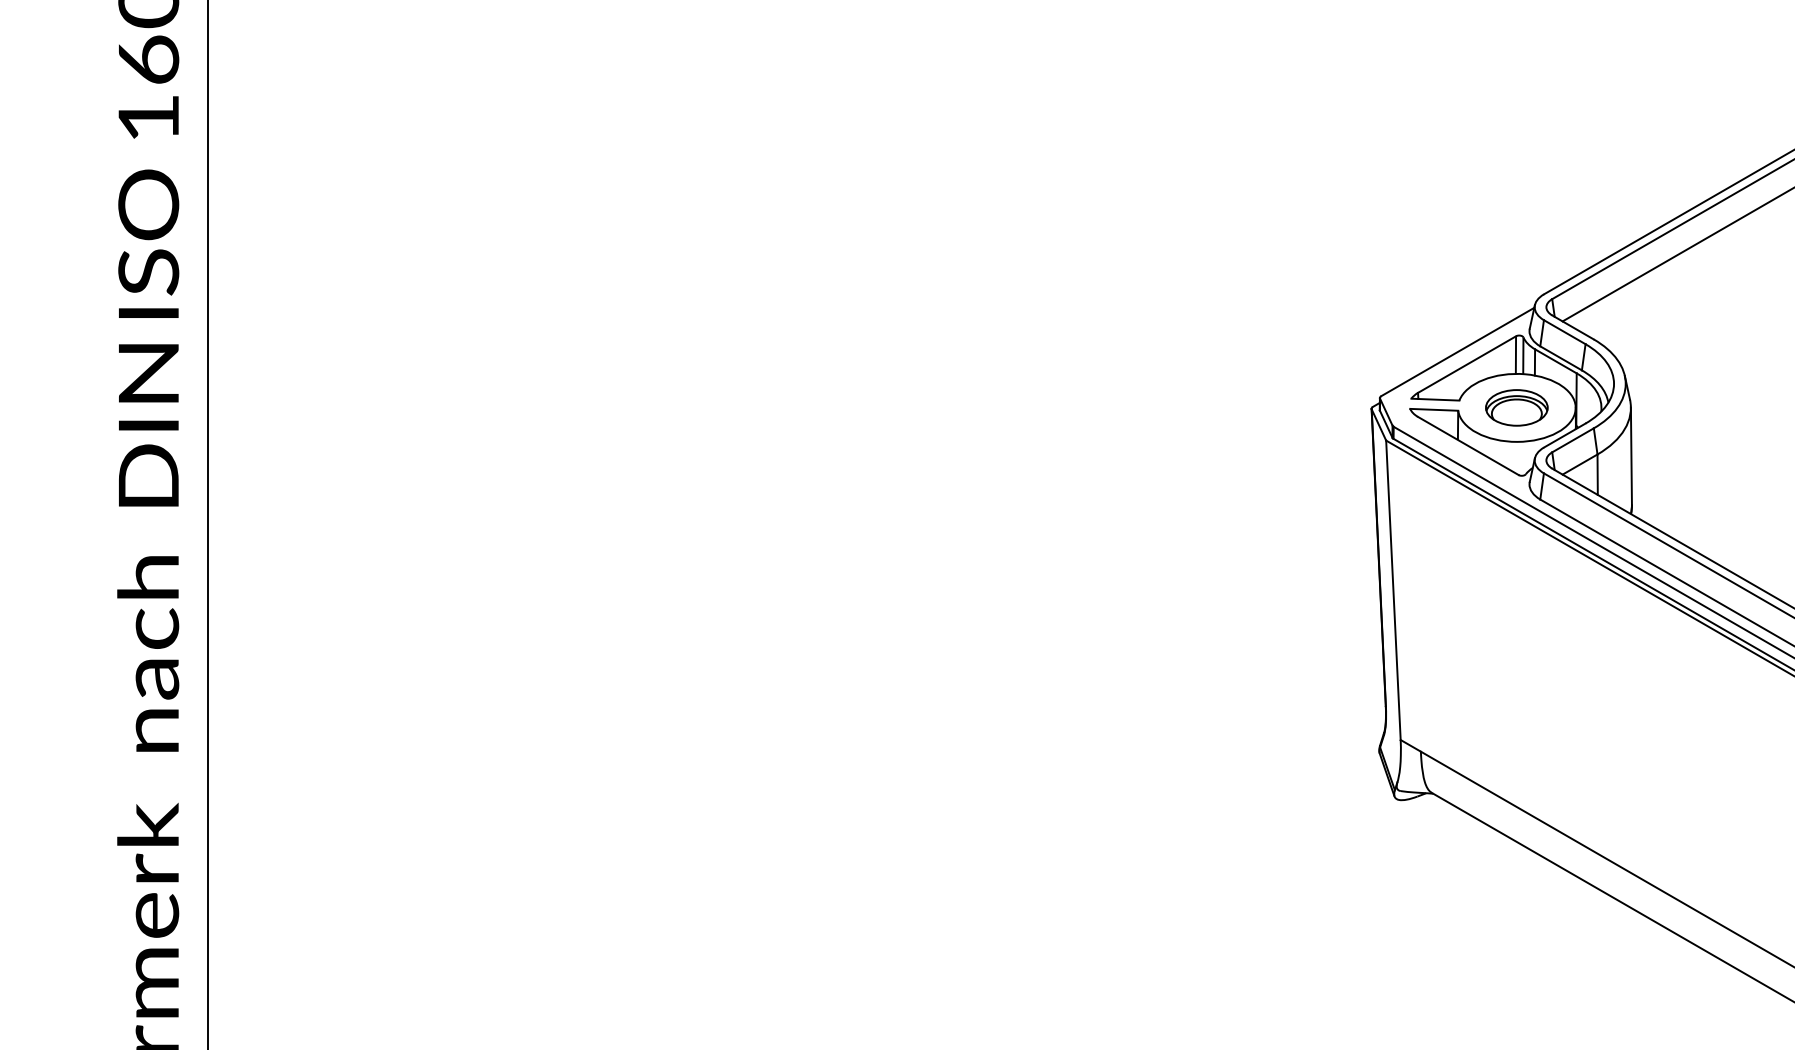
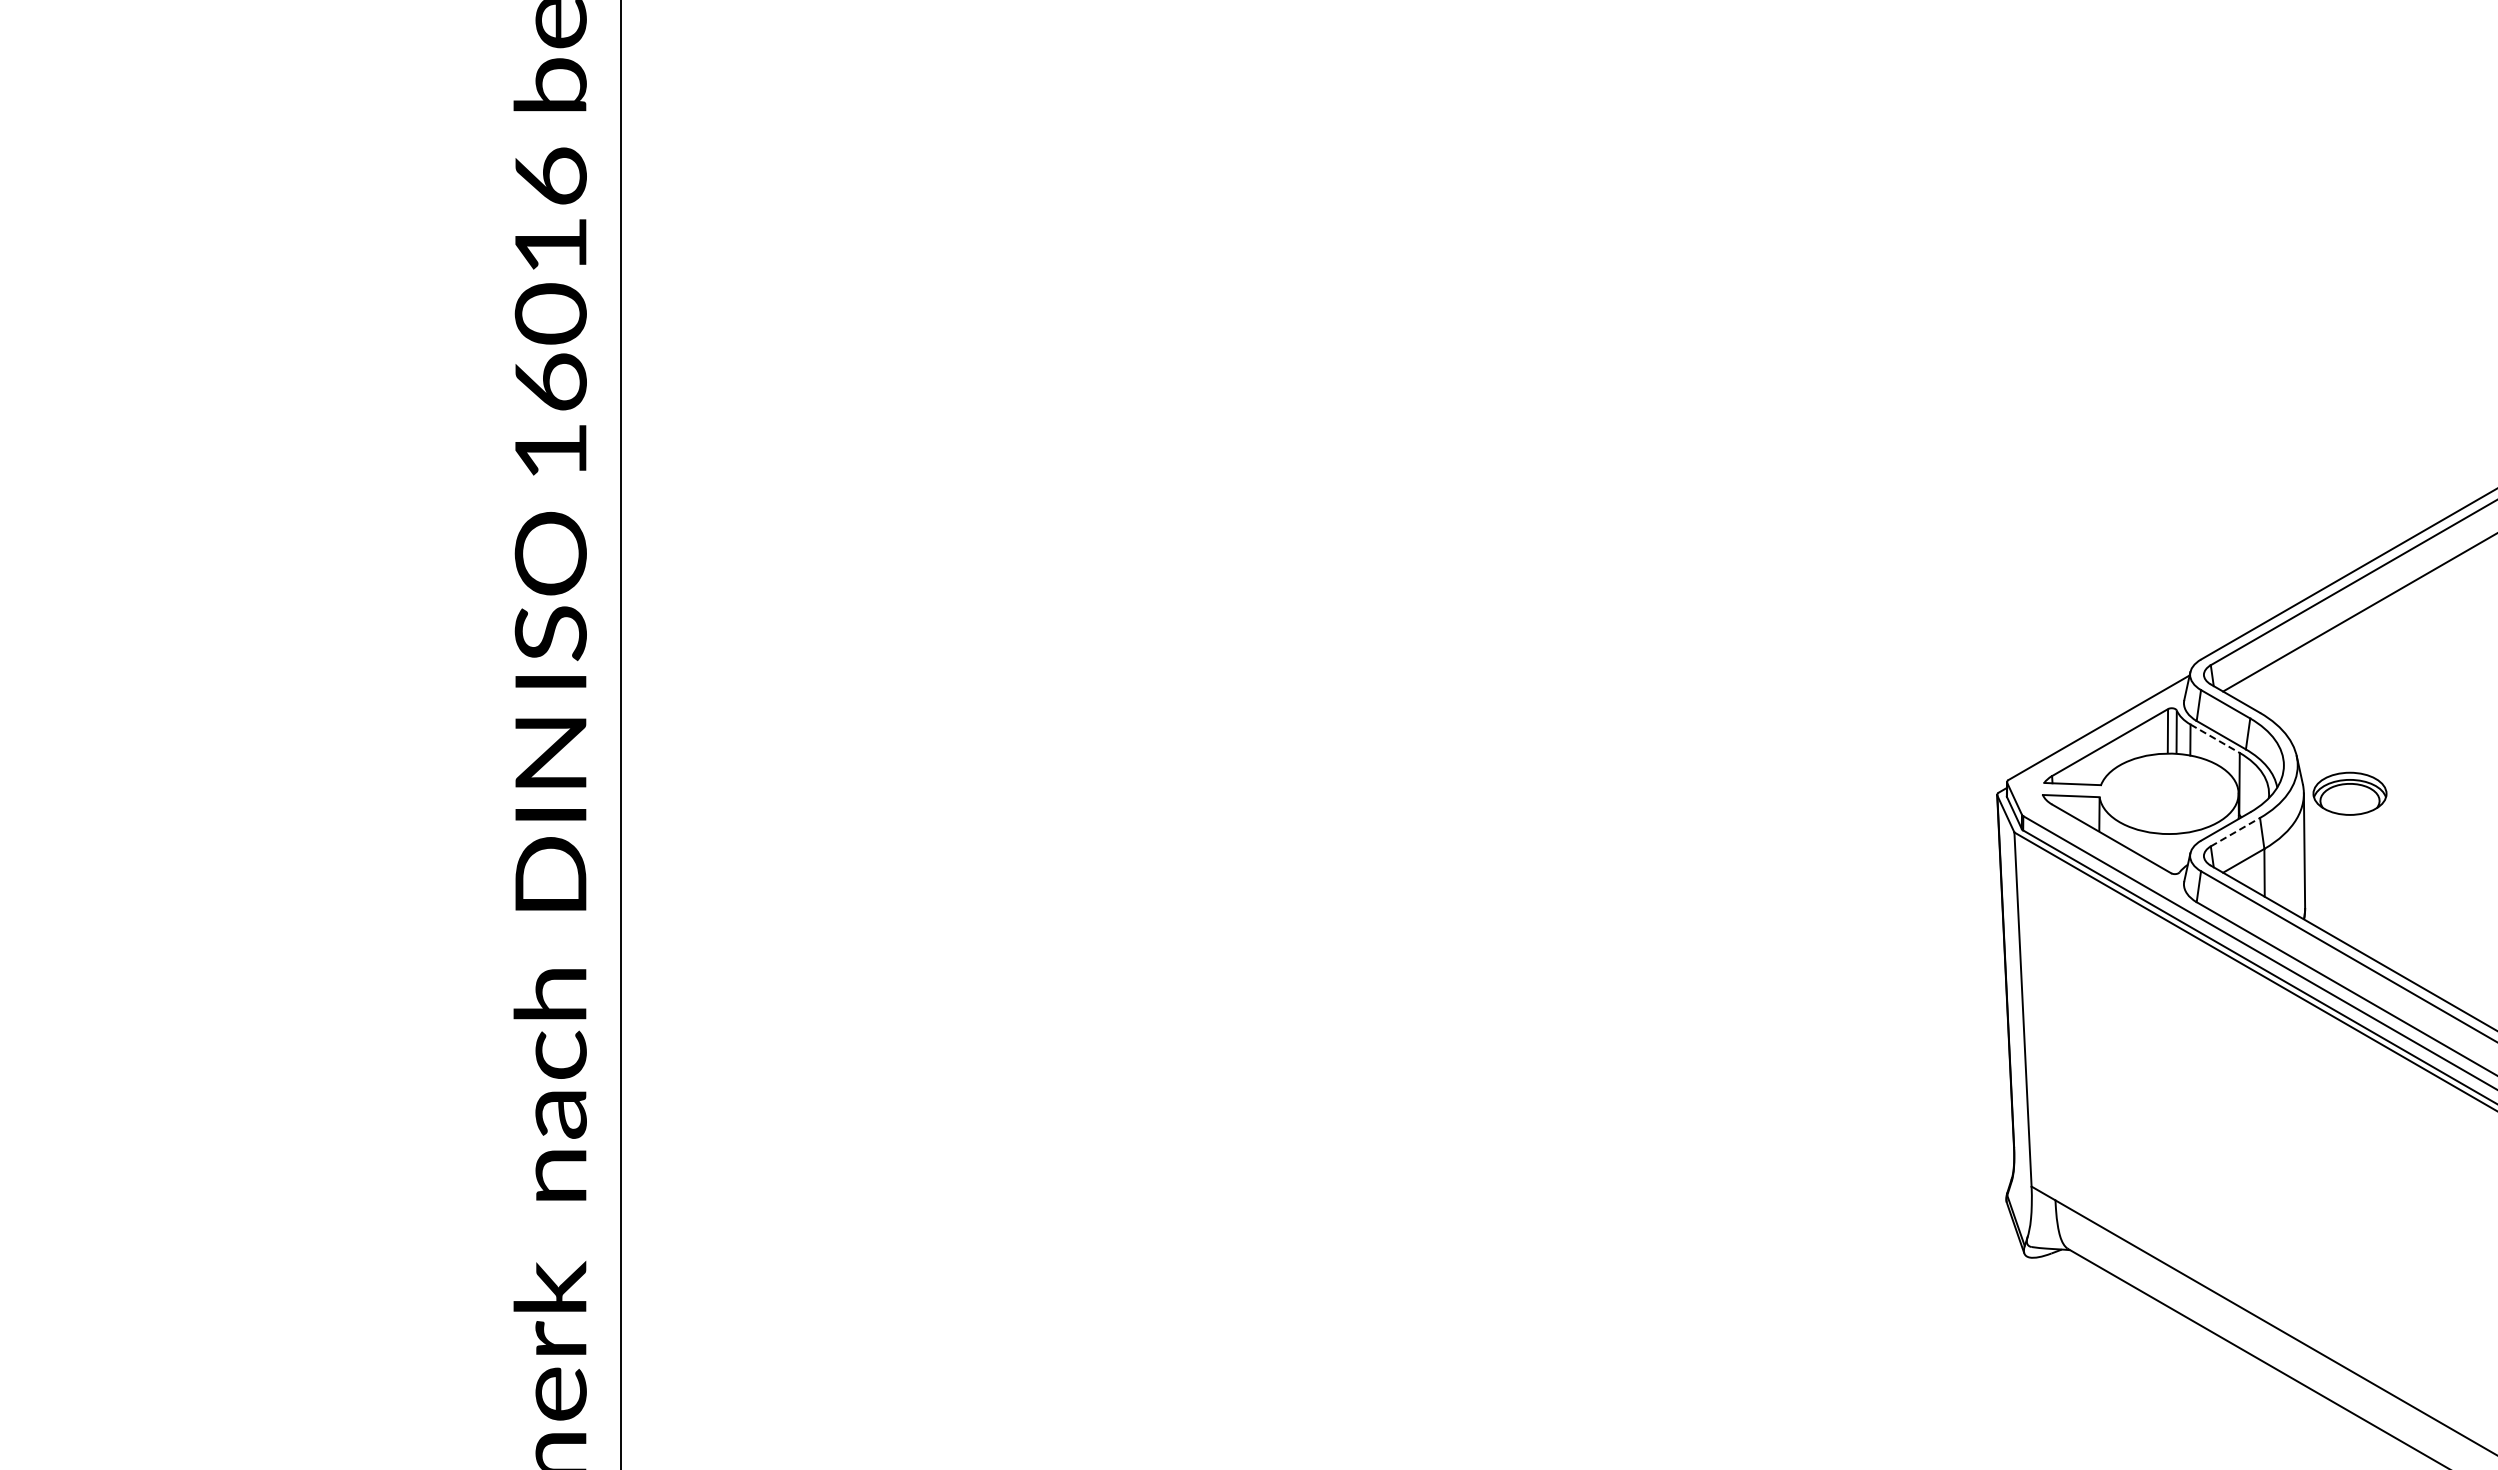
line: (1556, 361) -> (2215, 739), solid -> dashed
part: (1516, 407) -> (2349, 793), moved
line: (1573, 439) -> (2235, 831), solid -> dashed

